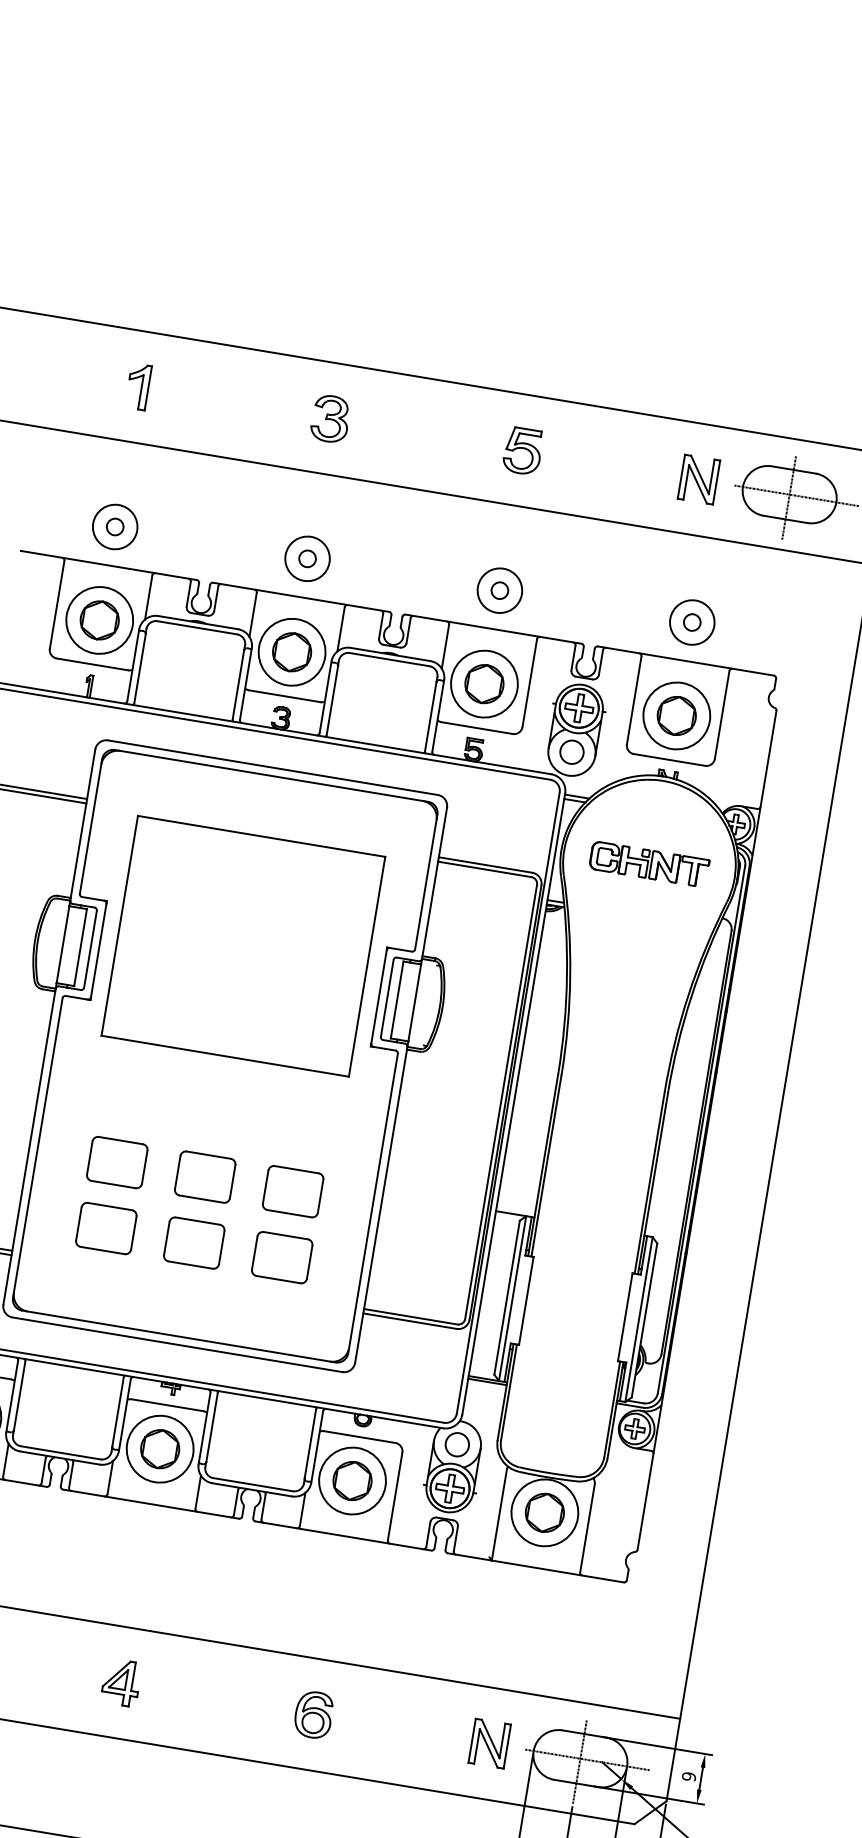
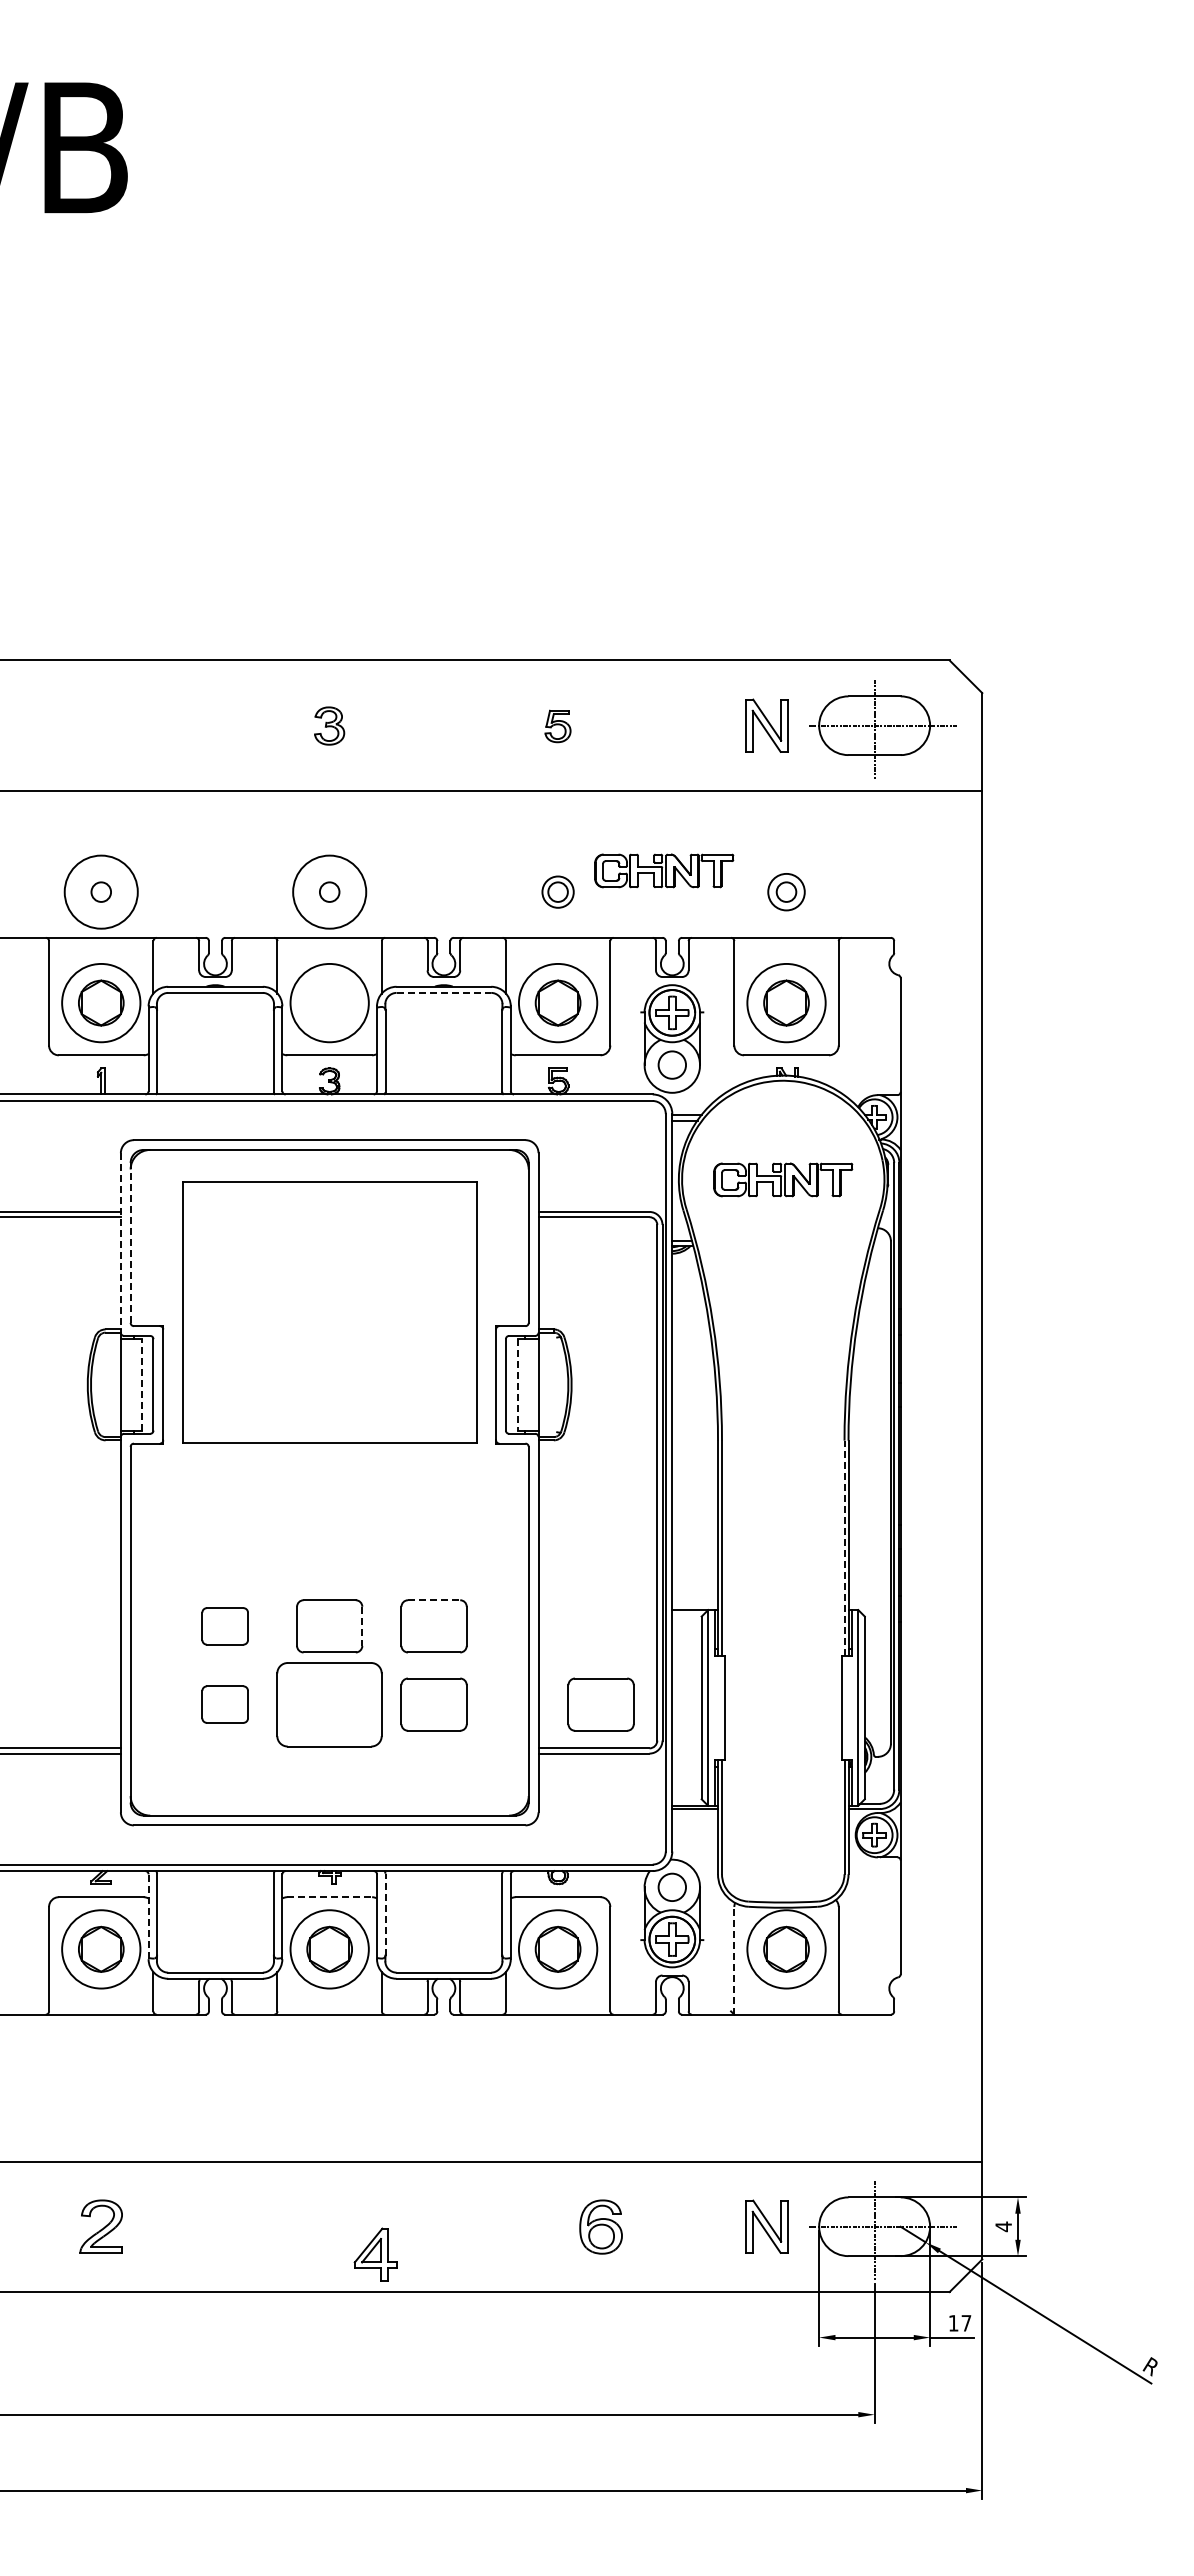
part: (138, 386) -> (101, 725), removed
part: (330, 418) -> (329, 725), size x0.7
part: (522, 451) -> (557, 726), size x0.6
circle: (115, 527) -> (101, 892), size x1.4
circle: (307, 559) -> (329, 892), size x1.4
part: (592, 587) -> (664, 870), added
circle: (500, 591) -> (558, 892), size x0.6
circle: (692, 622) -> (786, 892), size x0.7
part: (292, 651) -> (329, 1002), removed
line: (390, 659) -> (444, 992), solid -> dashed
line: (82, 824) -> (120, 1242), solid -> dashed
line: (90, 826) -> (130, 1242), solid -> dashed
part: (243, 946) -> (329, 1312), moved
line: (80, 947) -> (141, 1384), solid -> dashed
line: (397, 999) -> (517, 1384), solid -> dashed
part: (116, 1162) -> (224, 1626), size x0.7
line: (297, 1169) -> (434, 1600), solid -> dashed
line: (232, 1181) -> (362, 1626), solid -> dashed
line: (649, 1183) -> (844, 1548), solid -> dashed
part: (105, 1228) -> (224, 1704), size x0.7
part: (194, 1242) -> (329, 1704), size x1.6
part: (422, 1280) -> (600, 1704), added
line: (12, 1396) -> (148, 1916), solid -> dashed
line: (168, 1405) -> (330, 1897), solid -> dashed
line: (212, 1427) -> (385, 1914), solid -> dashed
line: (499, 1514) -> (734, 1960), solid -> dashed
part: (121, 1682) -> (375, 2254), moved
part: (313, 1714) -> (600, 2226), moved
text: (688, 1776) -> (1003, 2226), 9 -> 4

